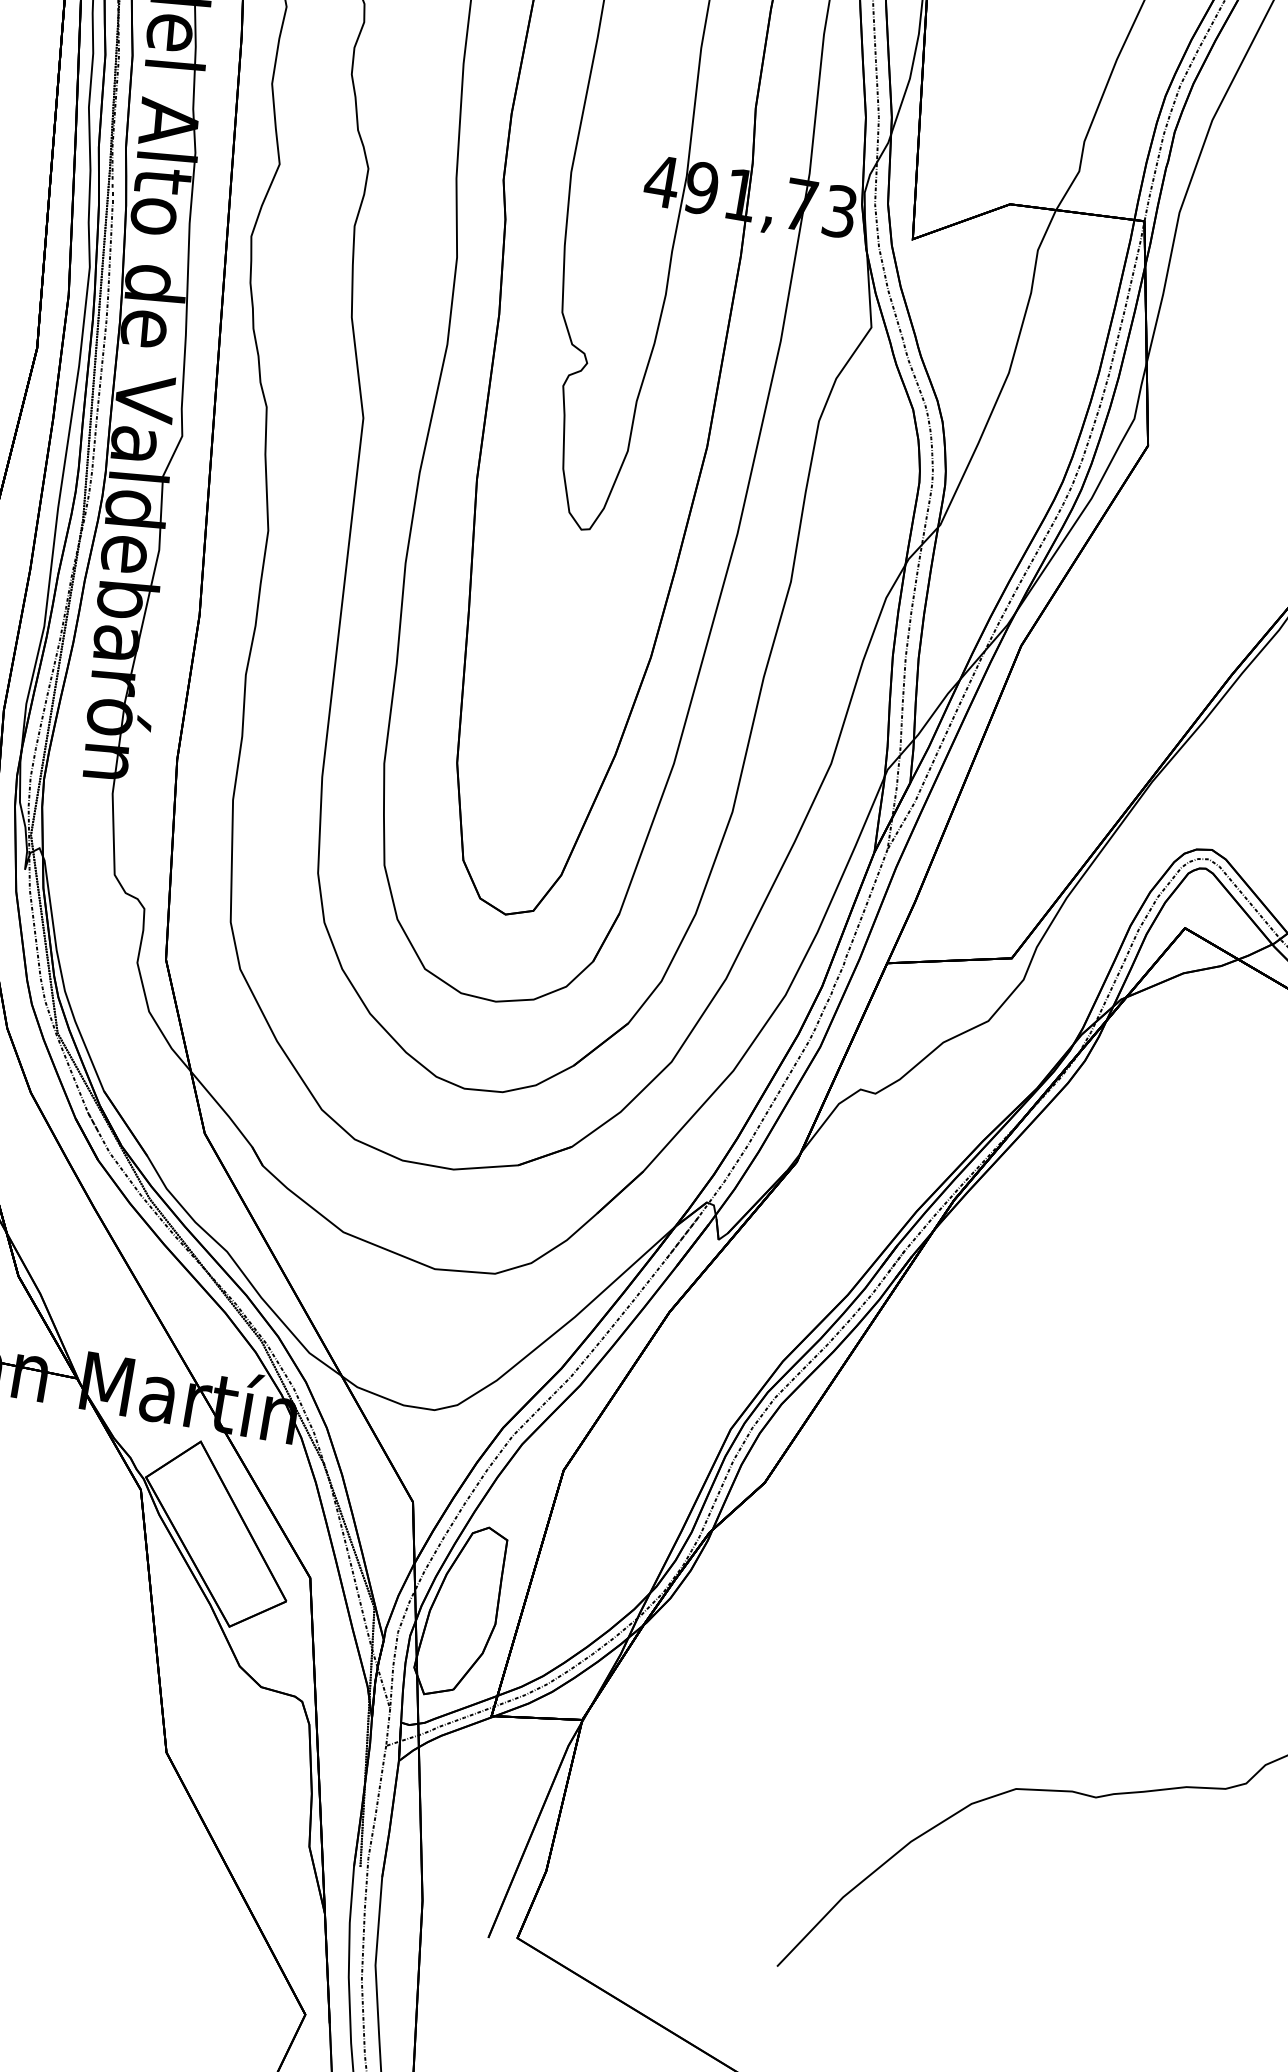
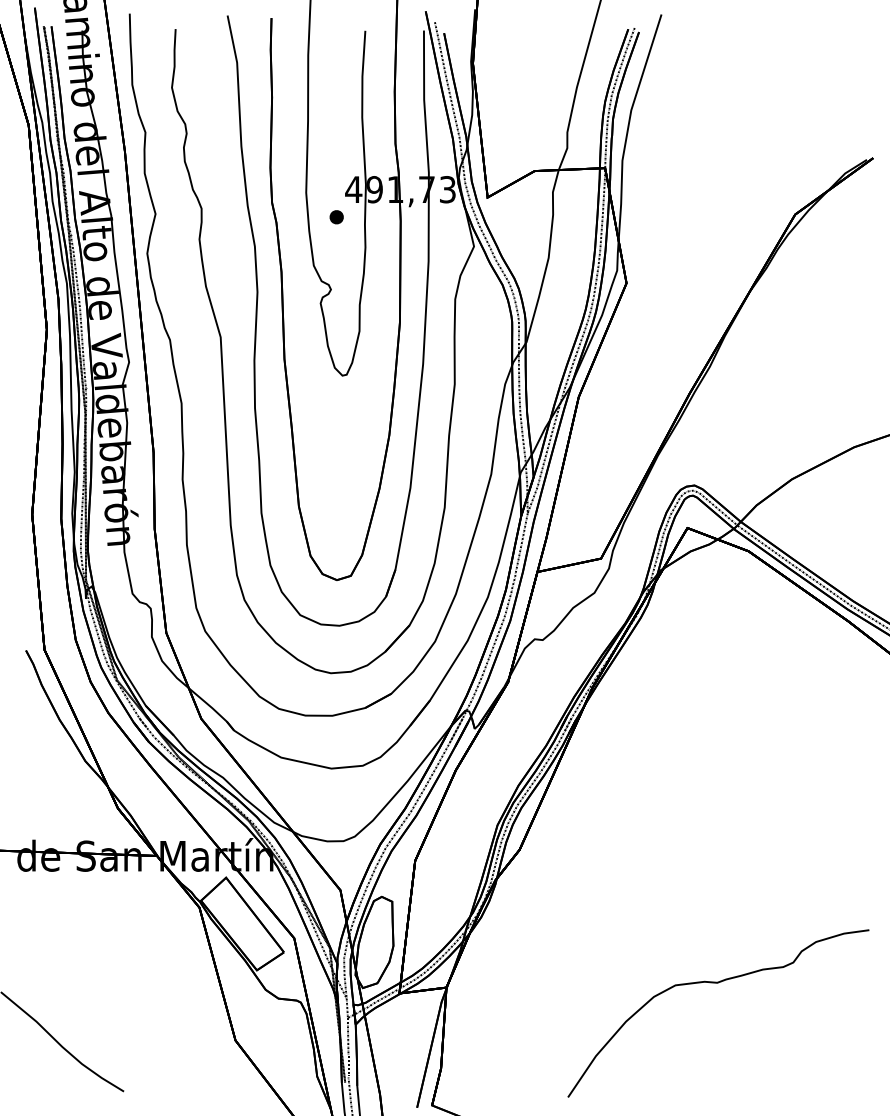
part: (620, 228) -> (336, 217), added

